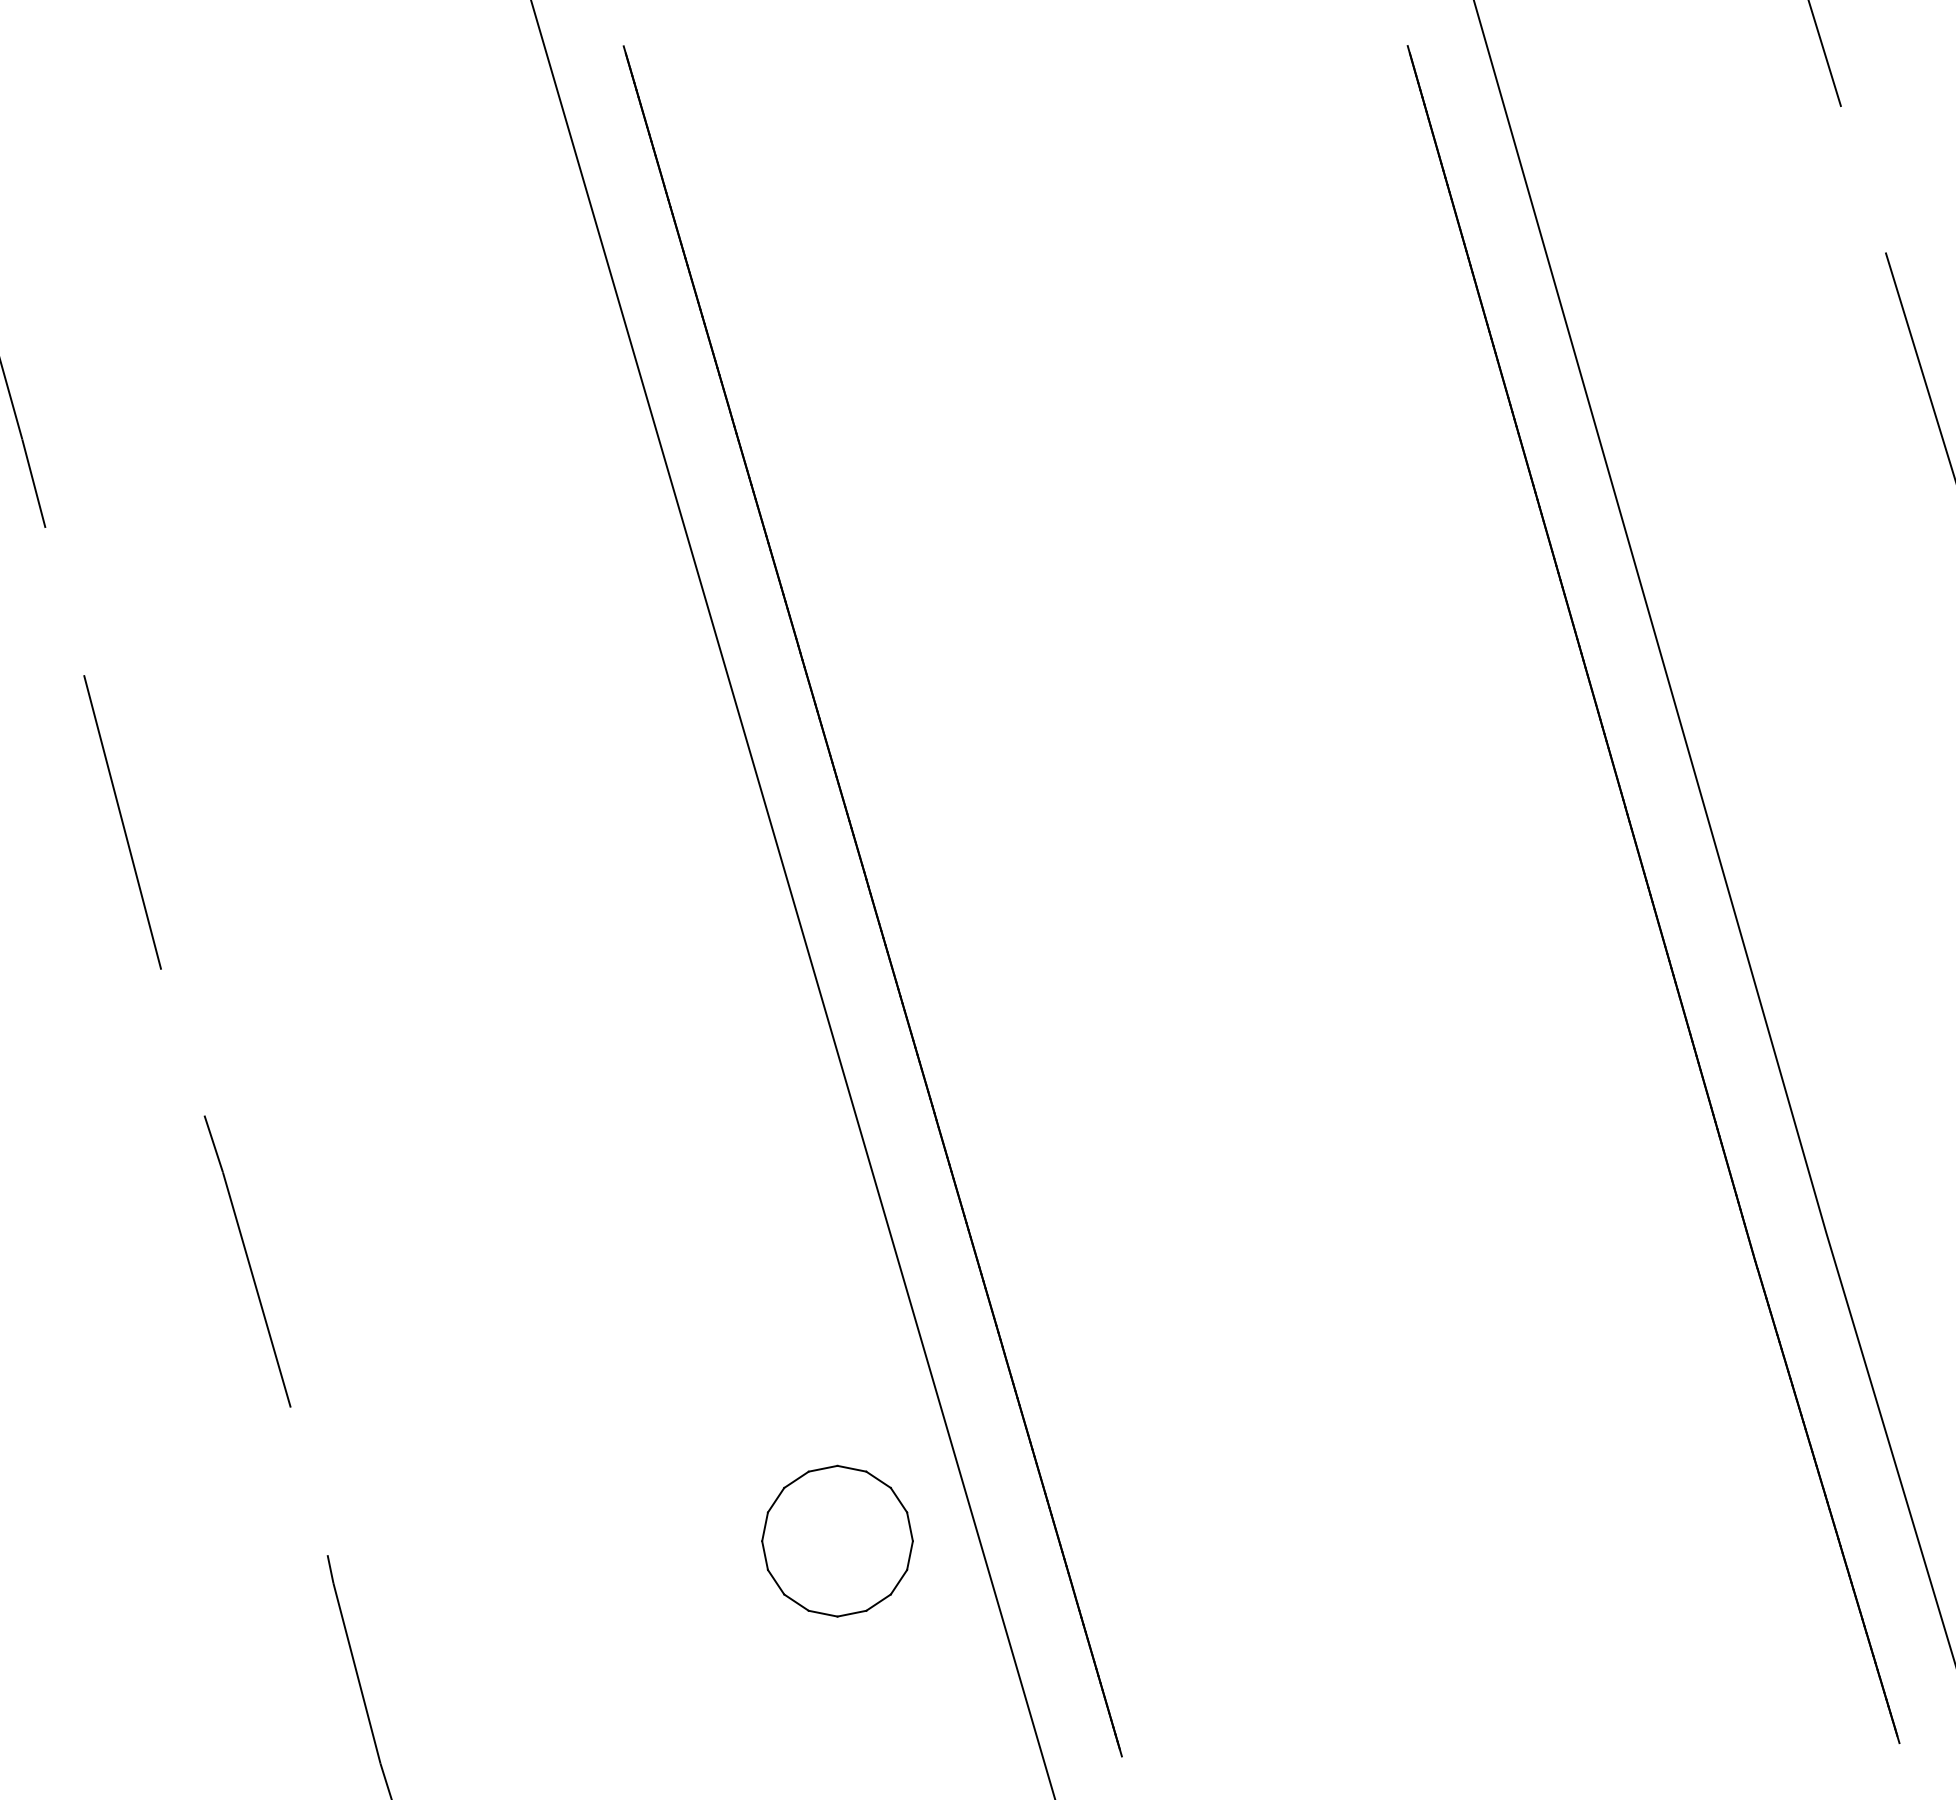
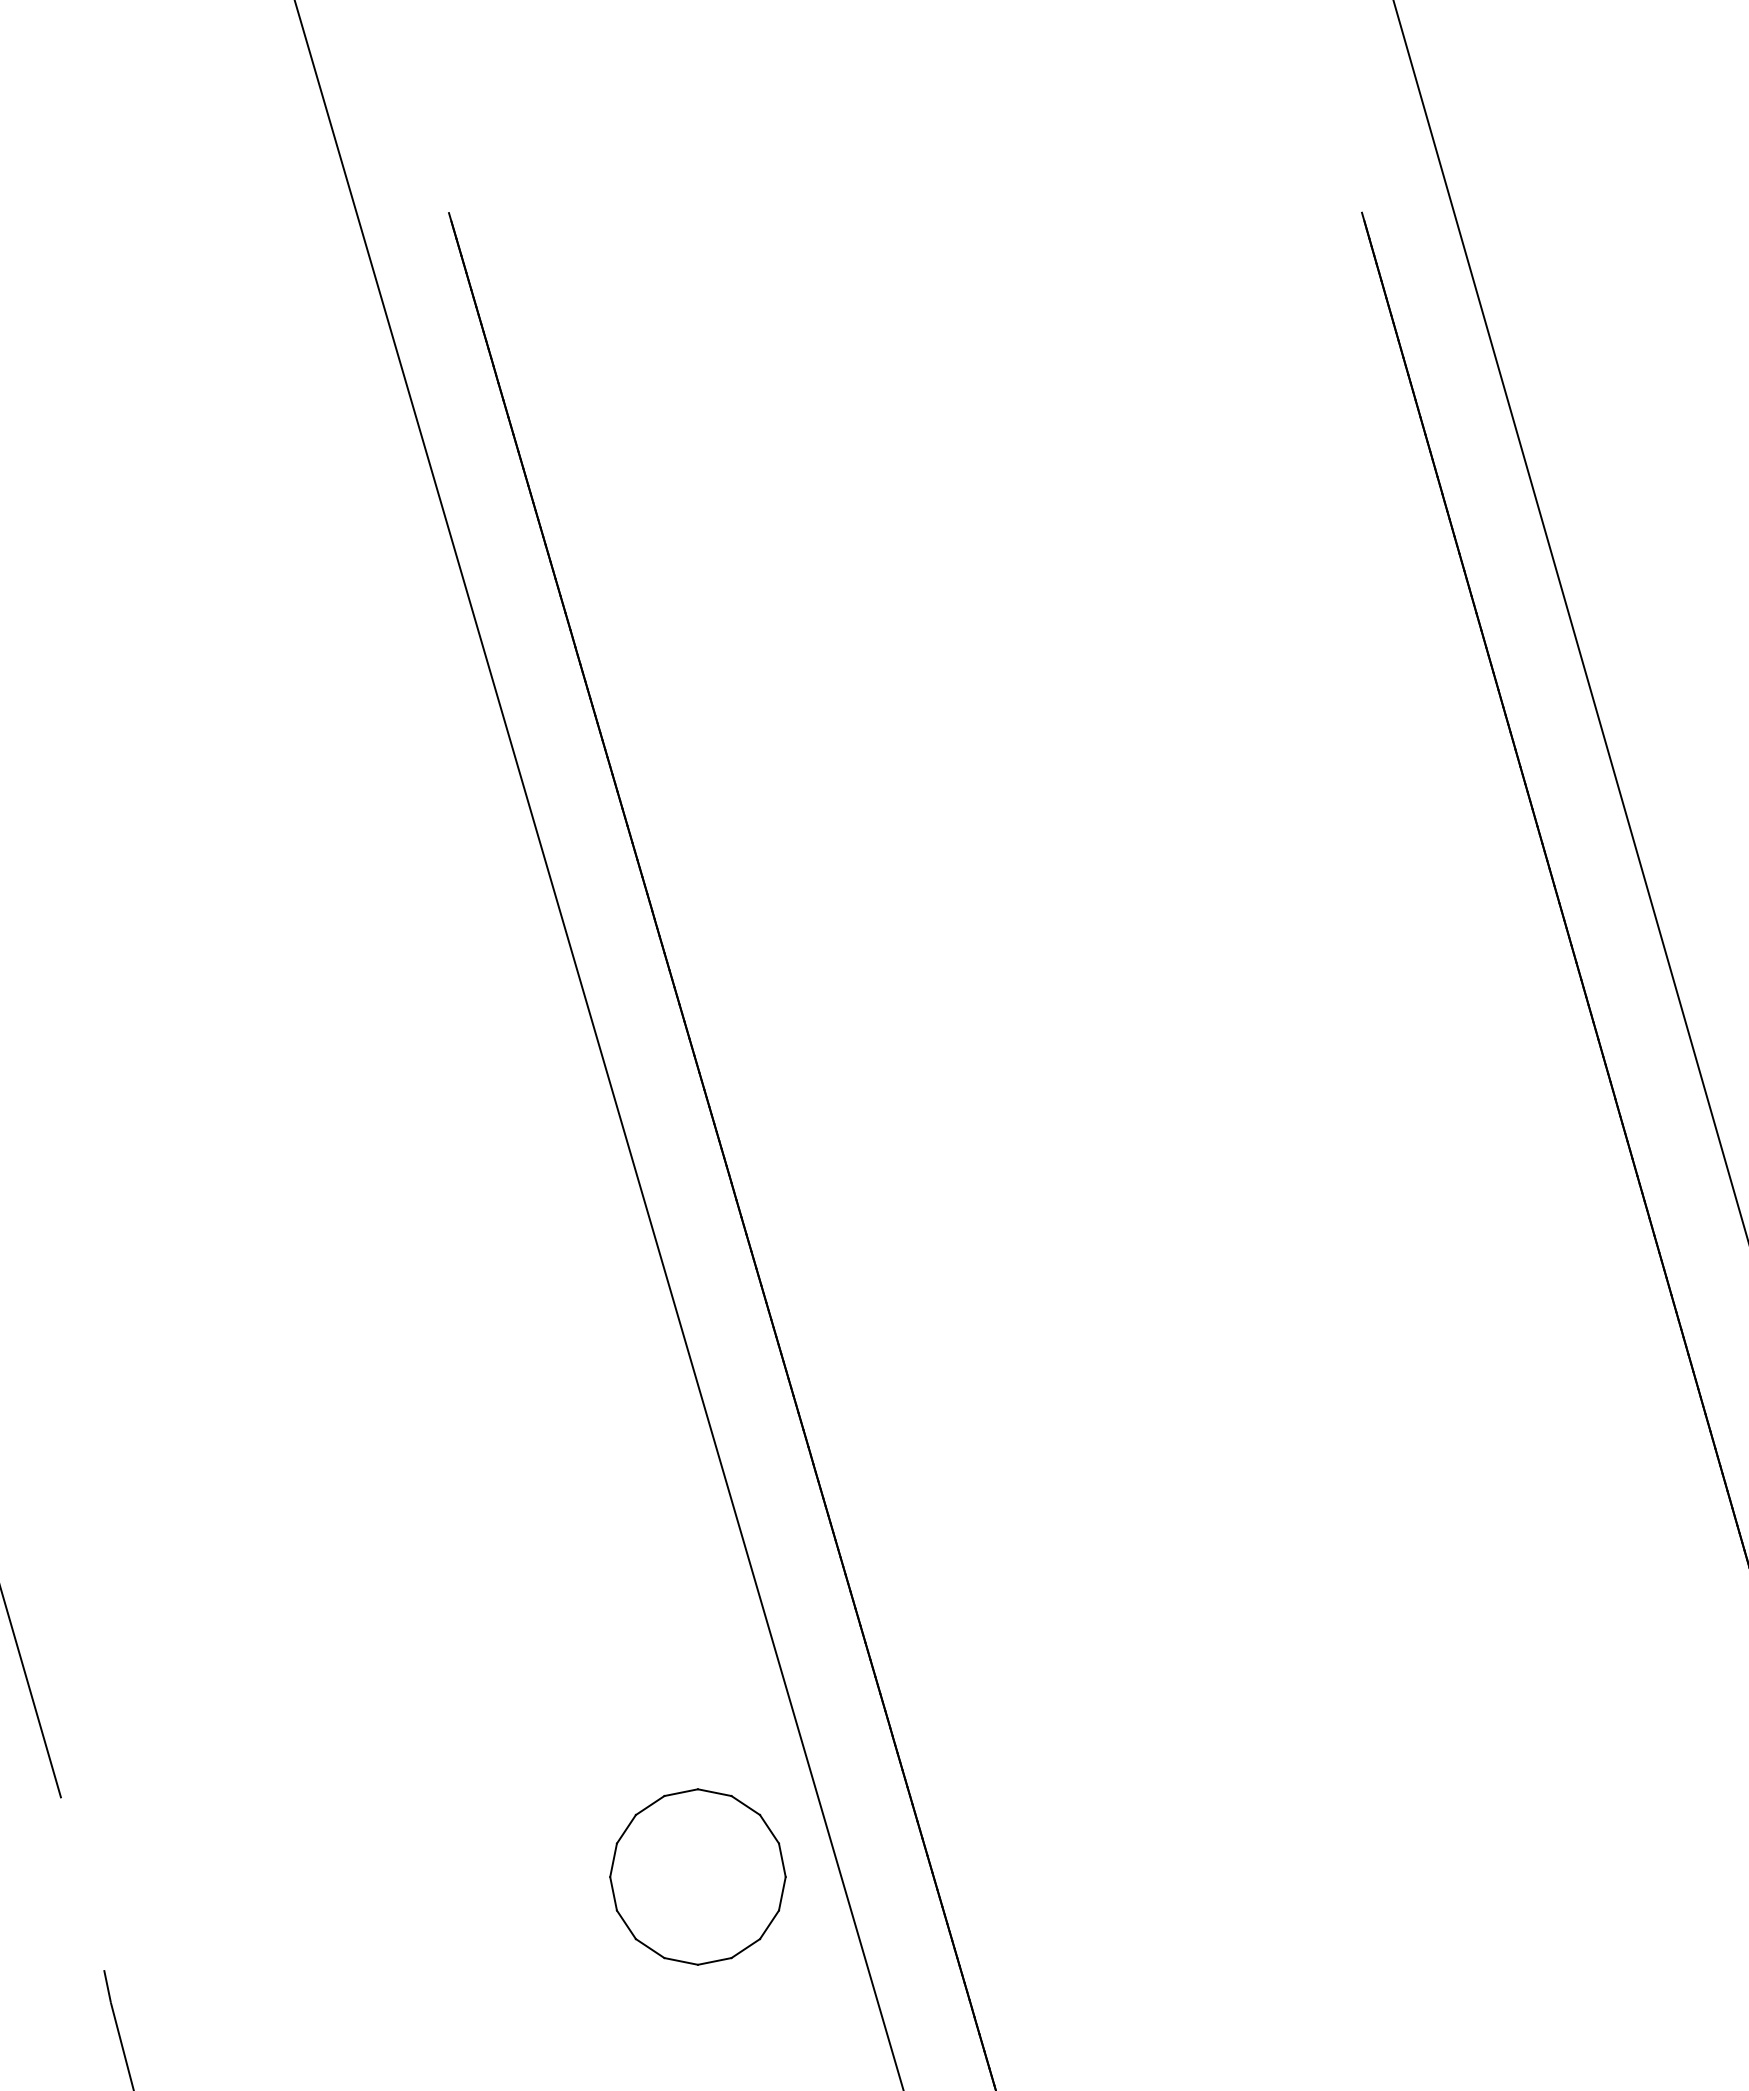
part: (837, 1540) -> (697, 1876), moved

